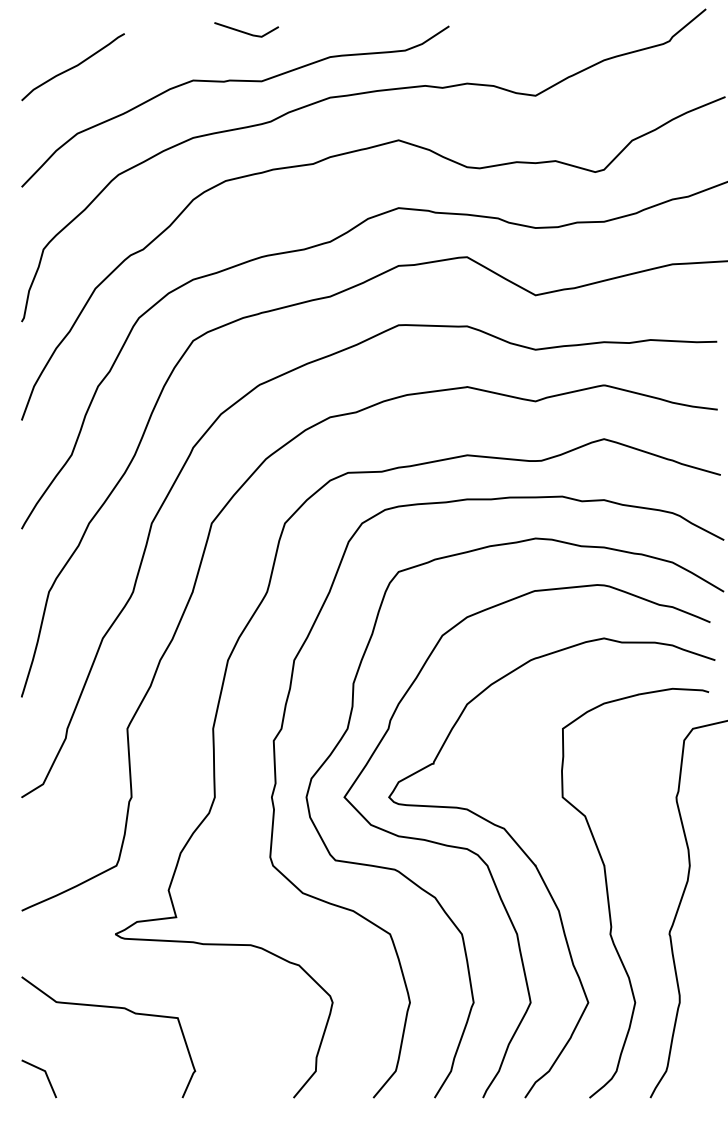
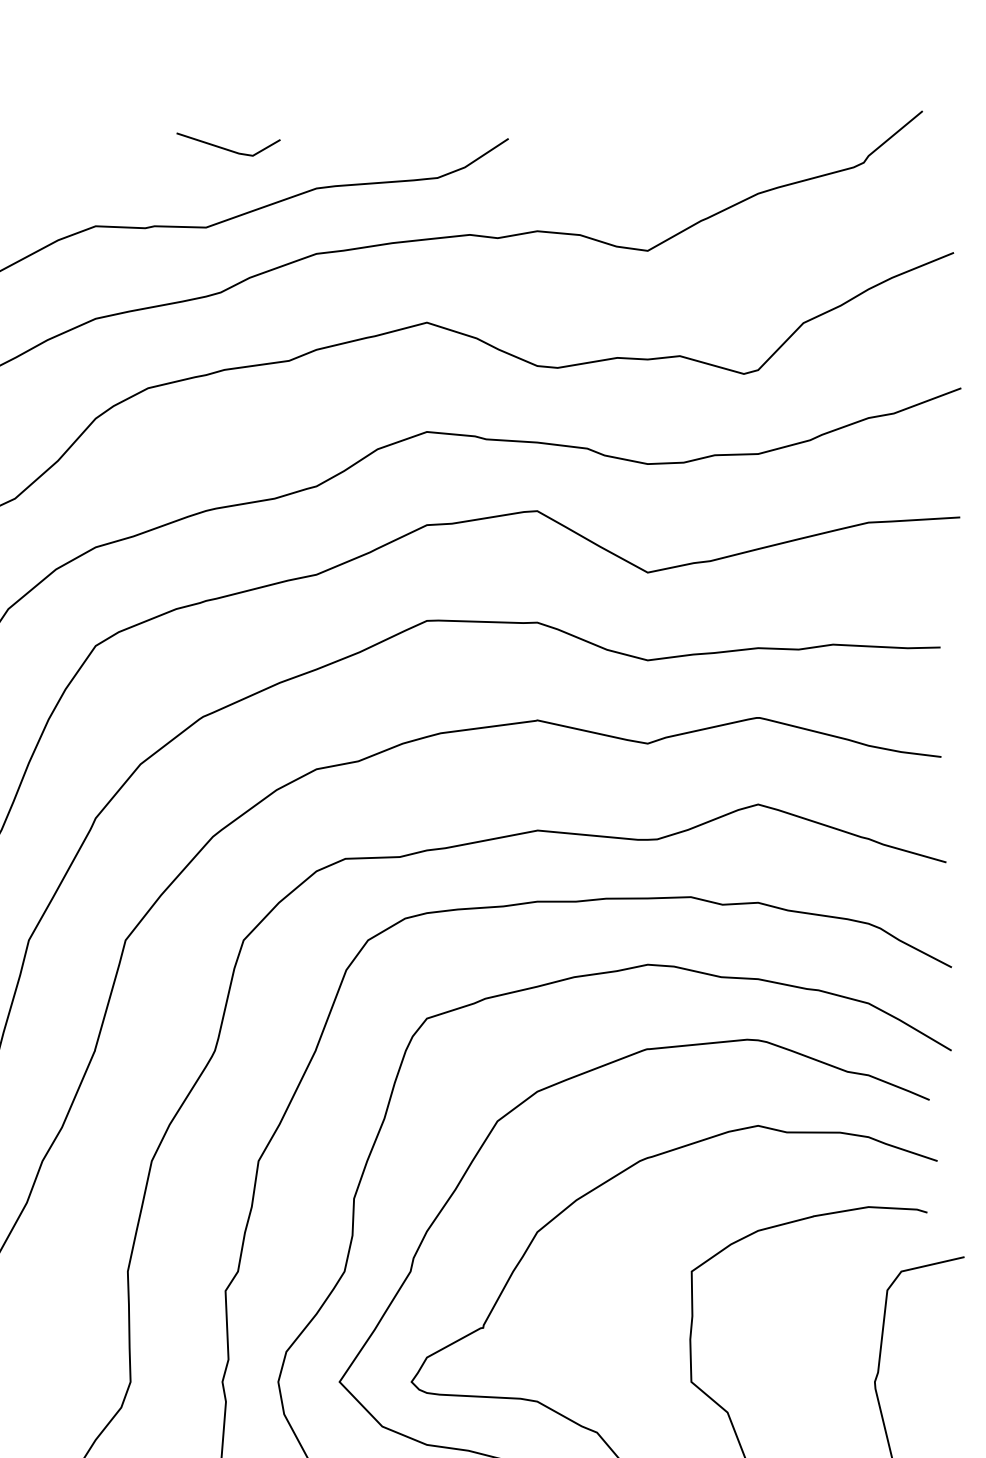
line: (244, 31) -> (225, 147), moved

